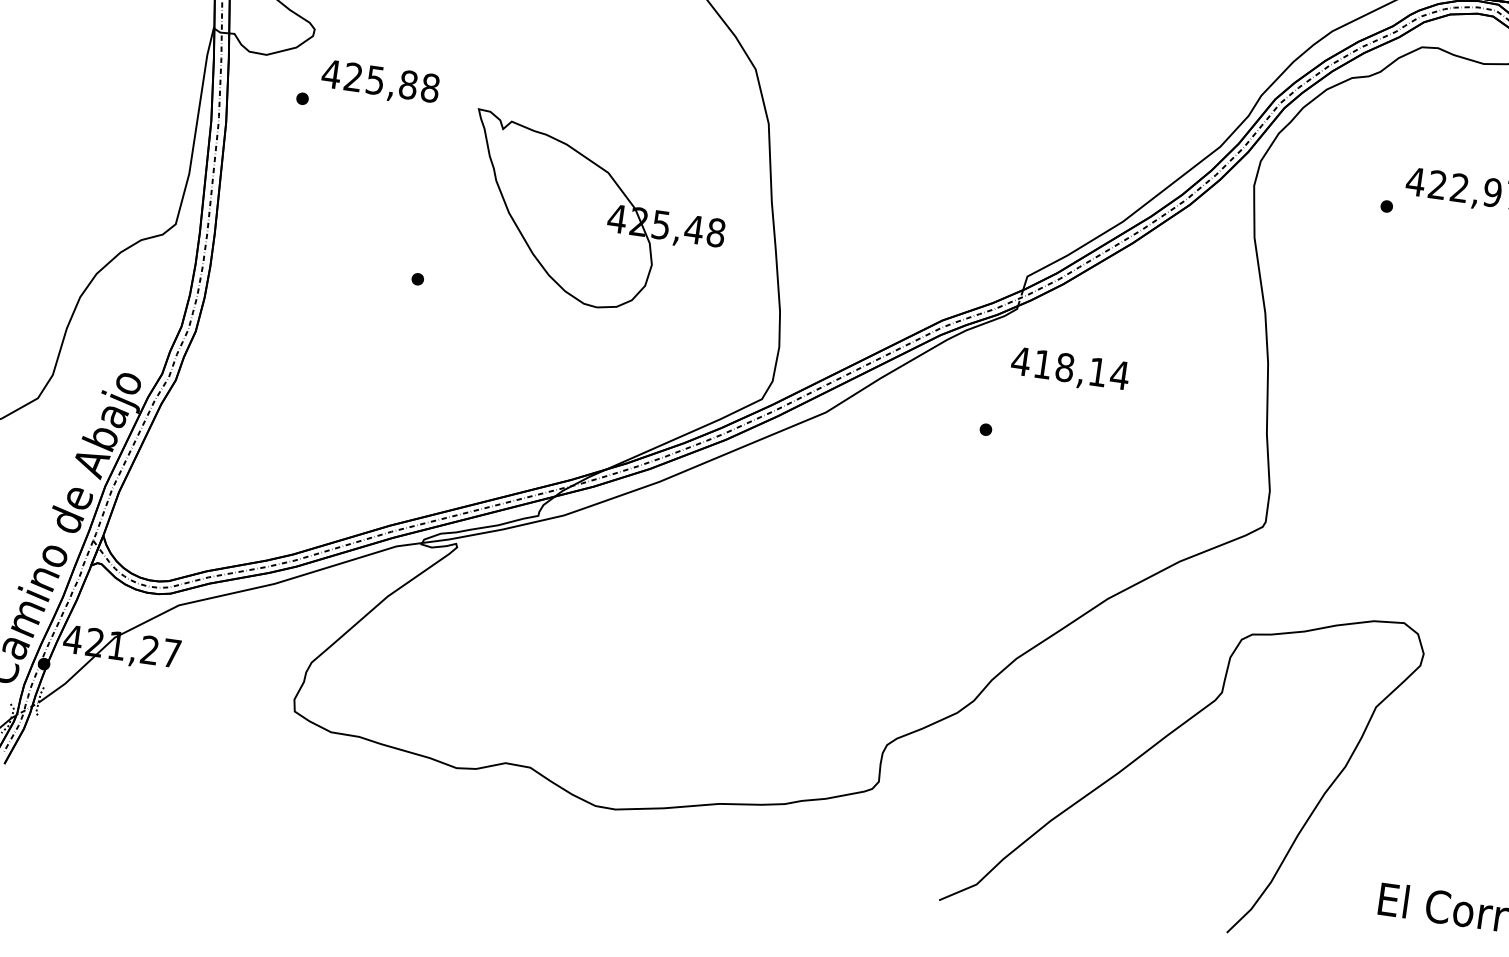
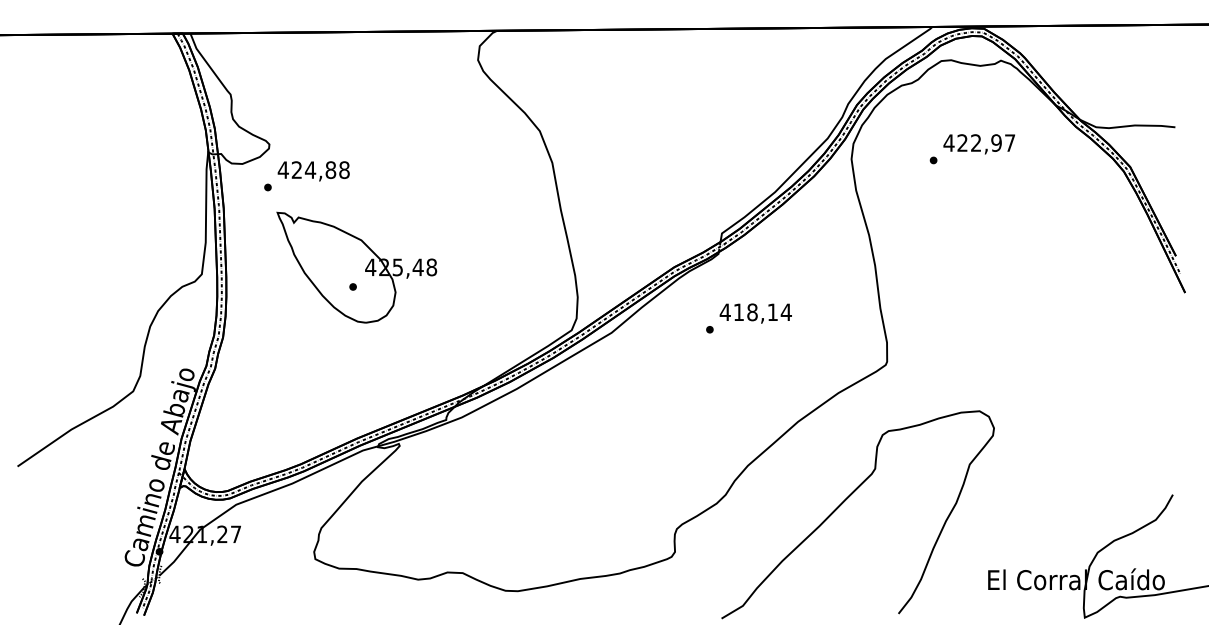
text: (375, 80) -> (310, 170), 425,88 -> 424,88
part: (594, 215) -> (356, 267), moved
text: (1069, 370) -> (755, 313), moved

